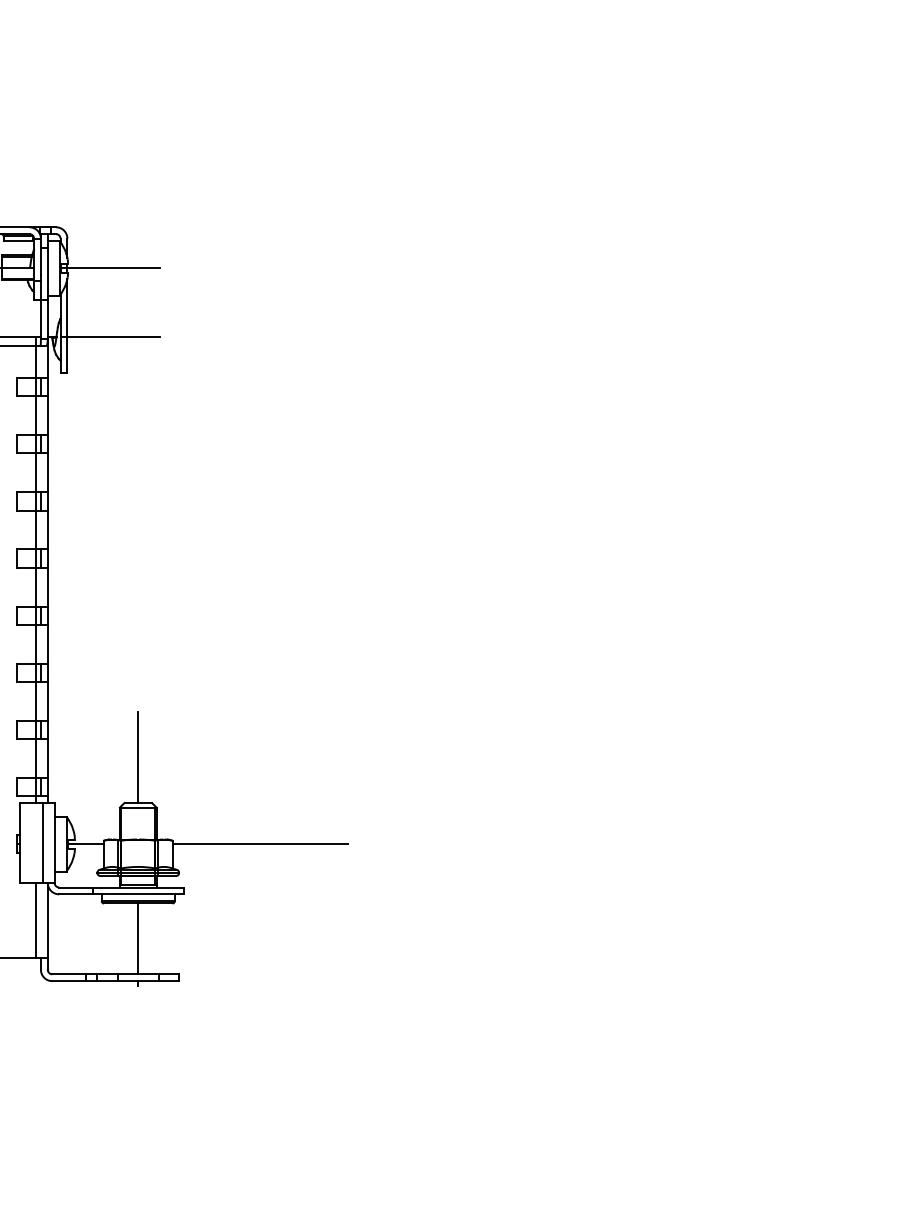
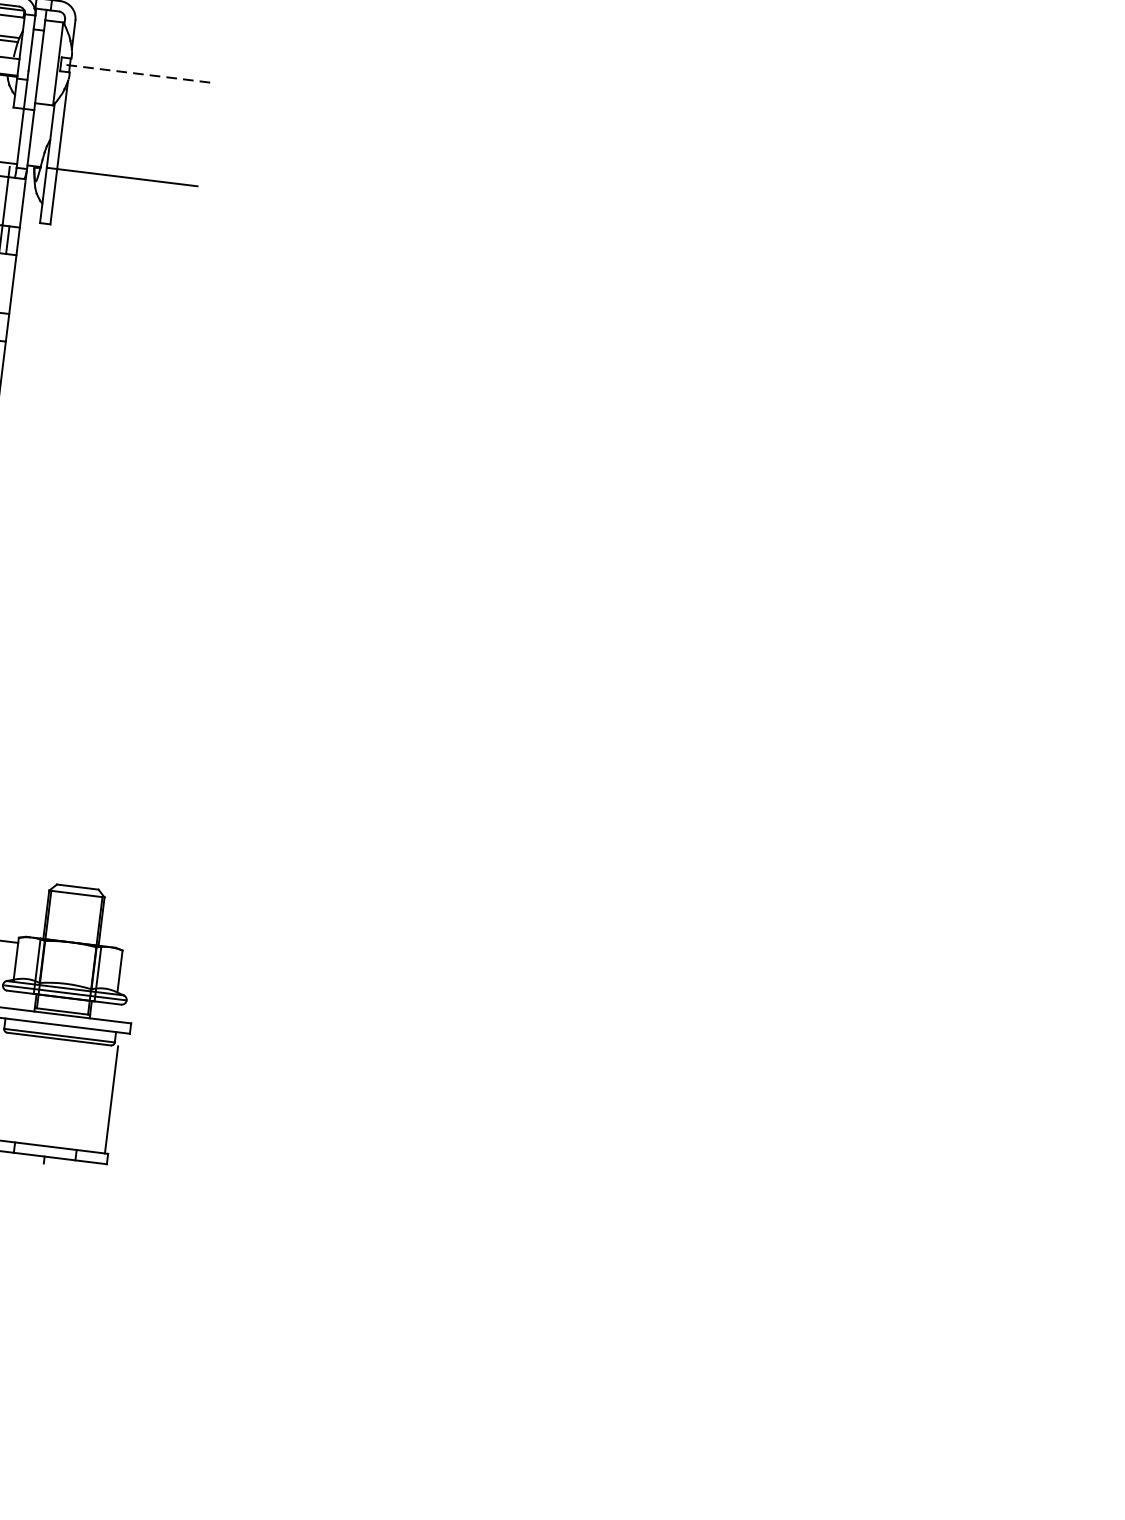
line: (110, 268) -> (135, 73), solid -> dashed
line: (138, 756) -> (86, 816), removed
line: (259, 844) -> (253, 972), removed
line: (138, 938) -> (111, 1099), moved

